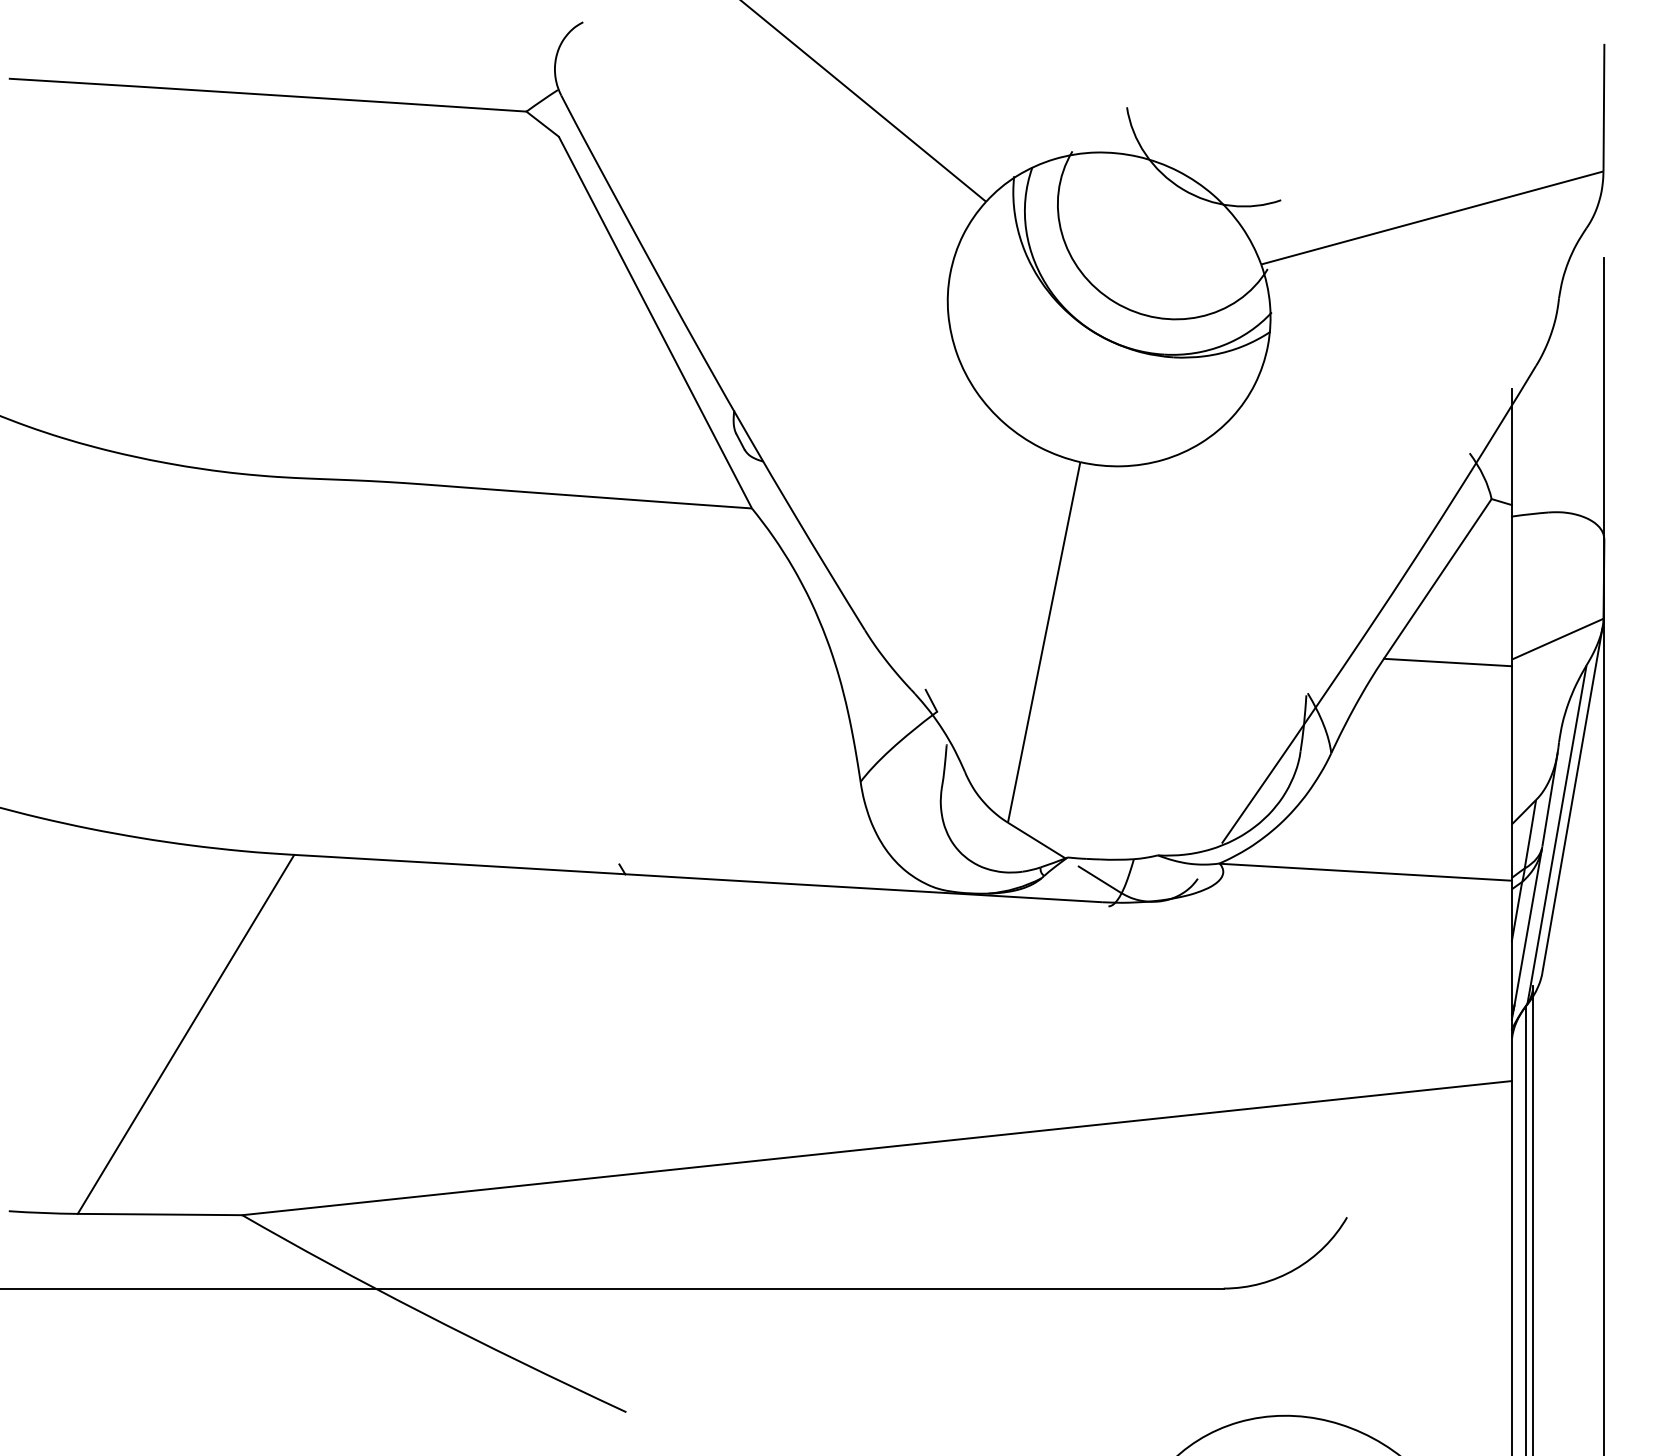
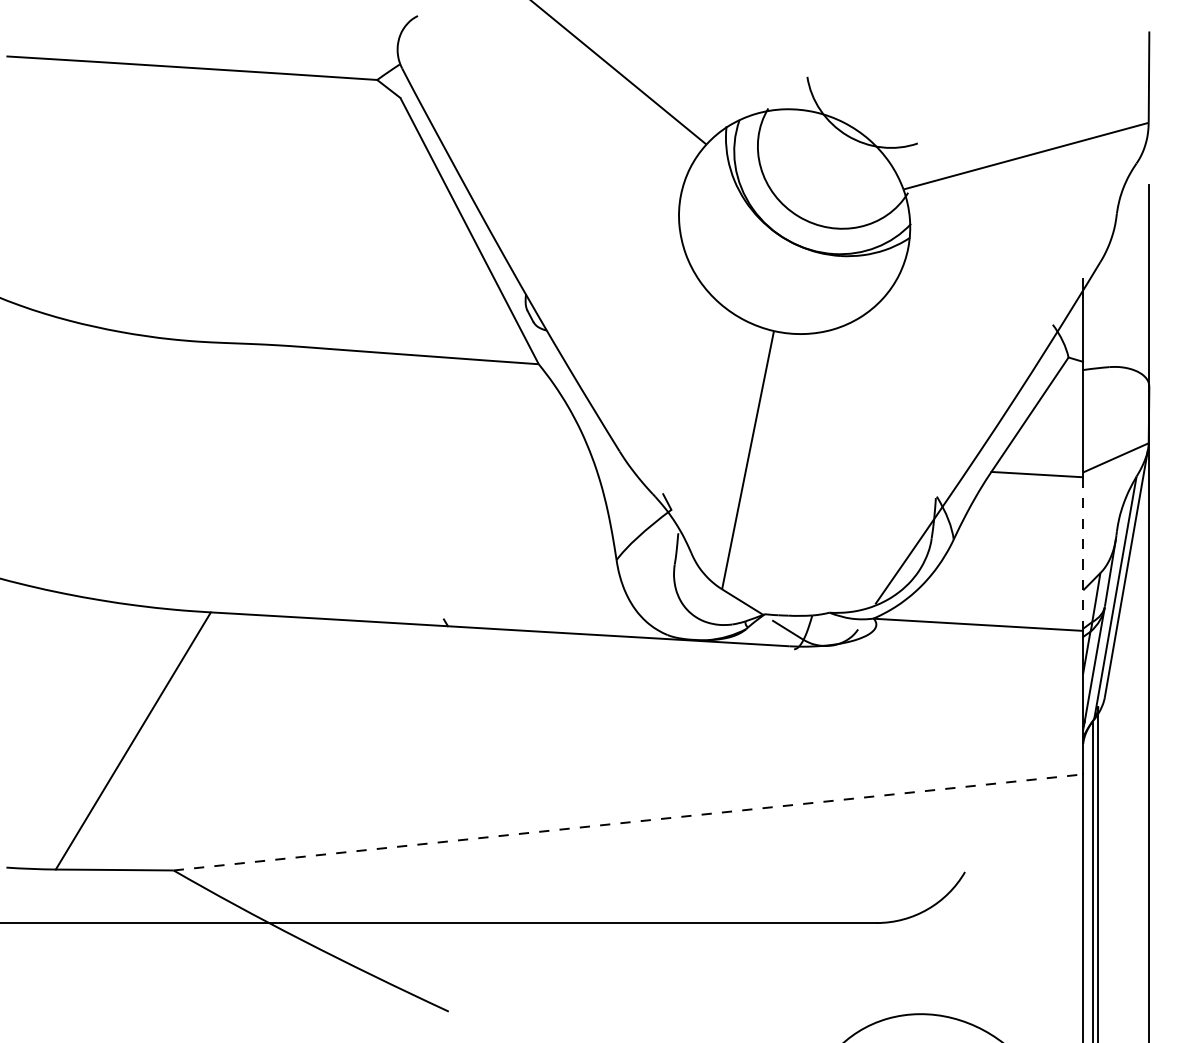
line: (1511, 772) -> (1082, 553), solid -> dashed
line: (877, 1148) -> (628, 822), solid -> dashed

